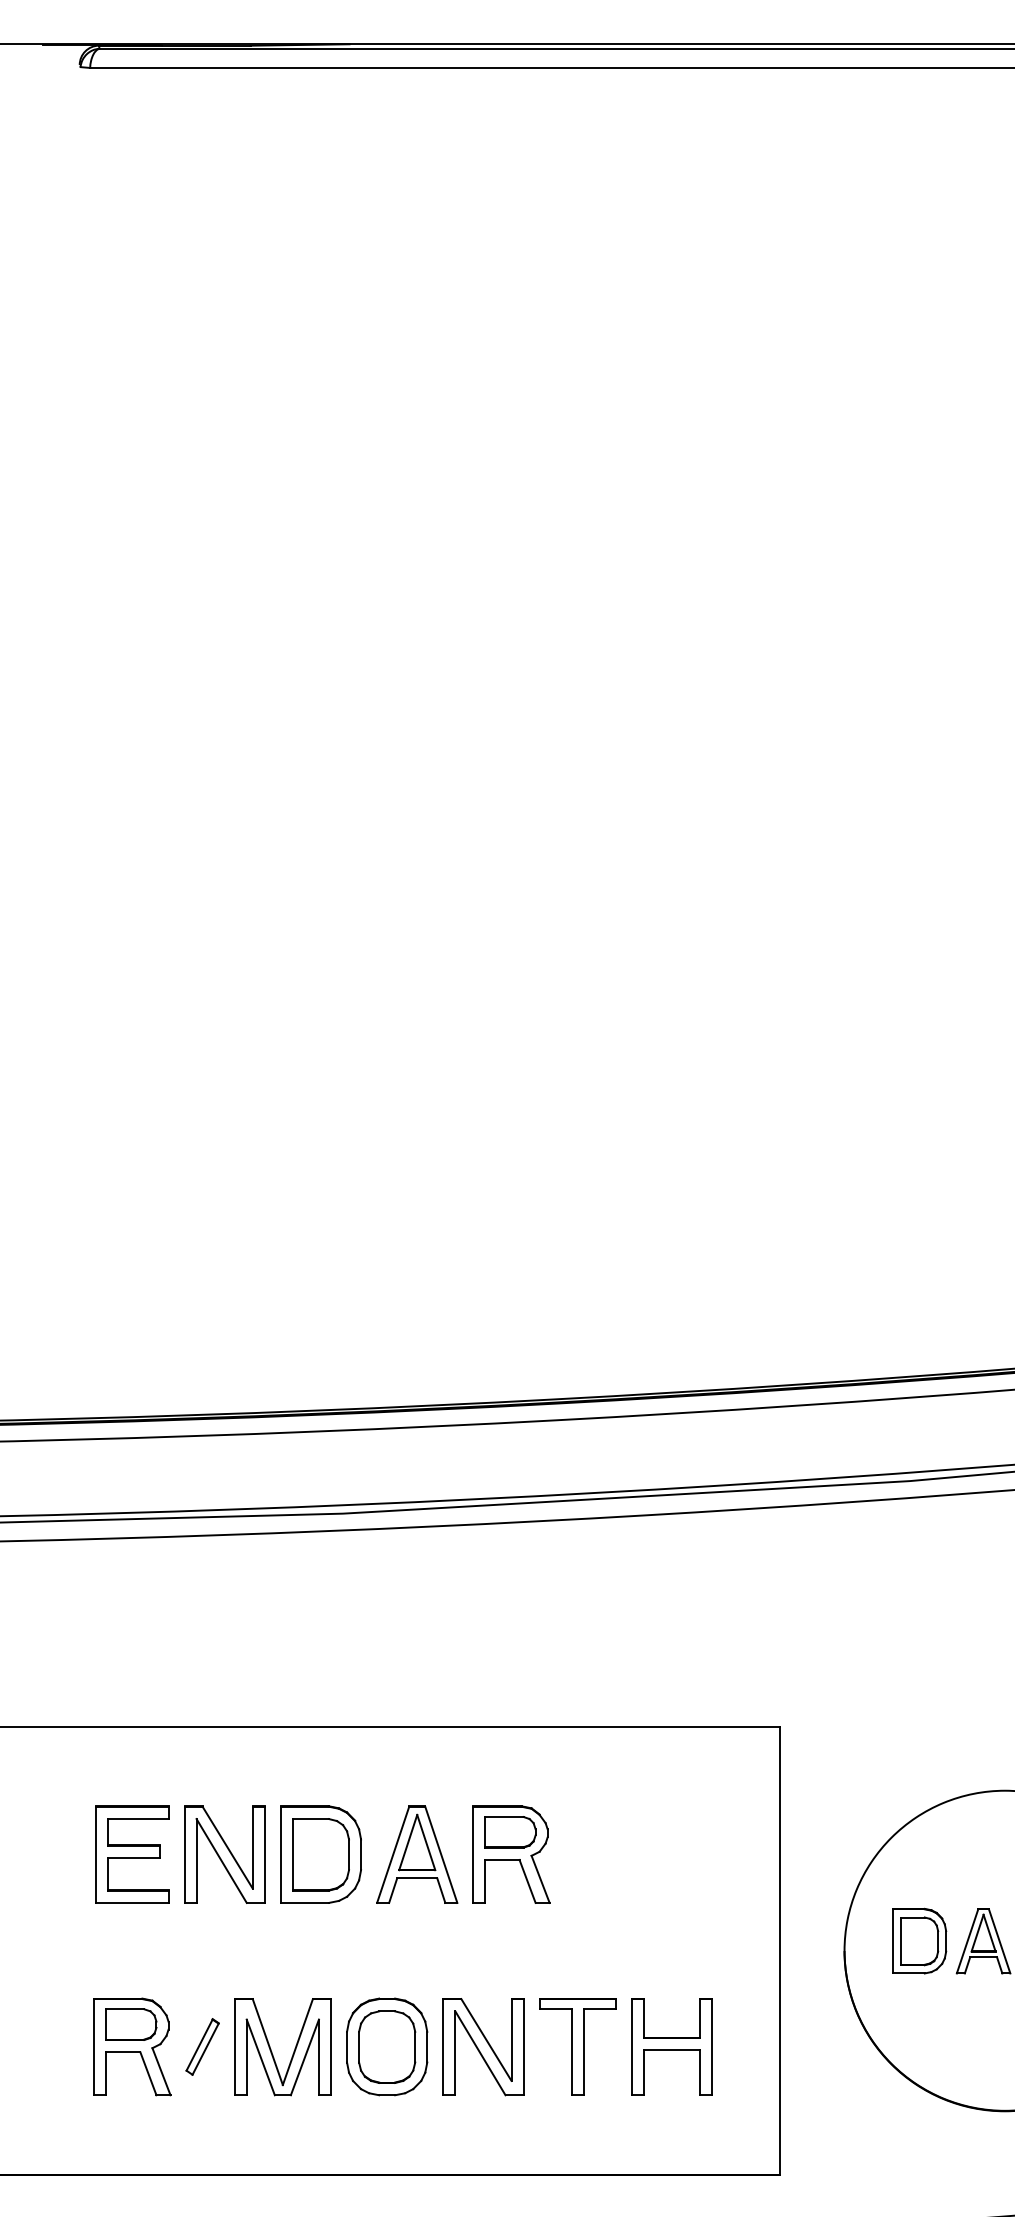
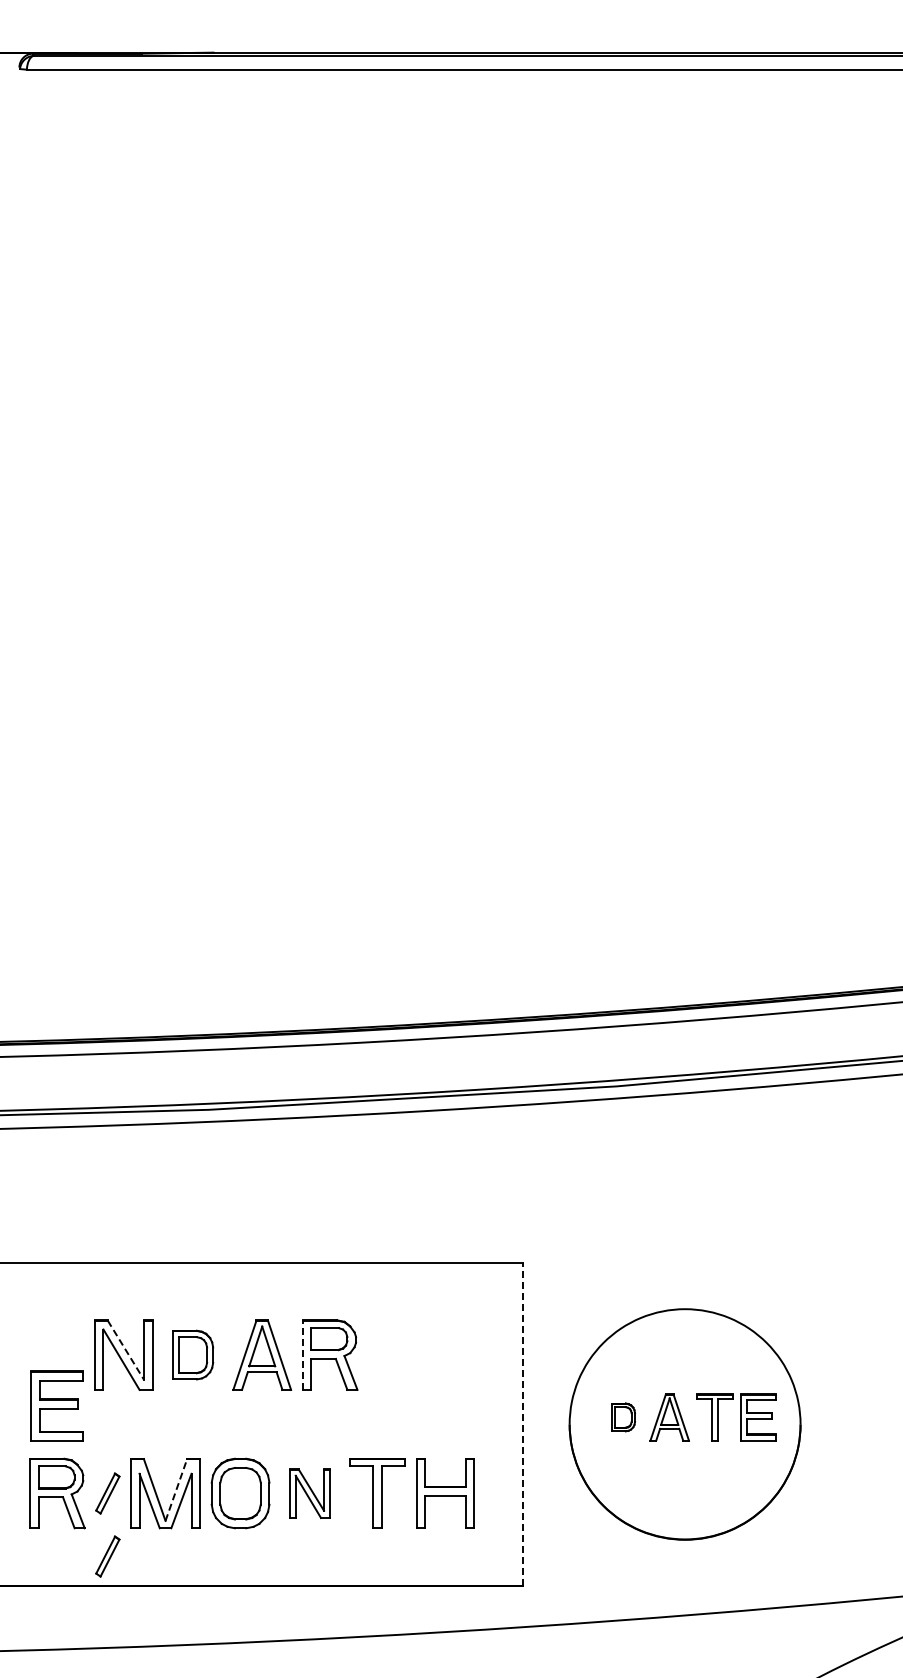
line: (227, 1848) -> (125, 1350), solid -> dashed
part: (131, 1853) -> (56, 1405), moved
part: (320, 1853) -> (192, 1354), size x0.7
line: (473, 1855) -> (302, 1355), solid -> dashed
part: (919, 1941) -> (623, 1417), size x0.6
line: (780, 1949) -> (523, 1423), solid -> dashed
line: (298, 2042) -> (176, 1490), solid -> dashed
part: (482, 2046) -> (309, 1493), size x0.7
part: (202, 2134) -> (107, 1556), added

